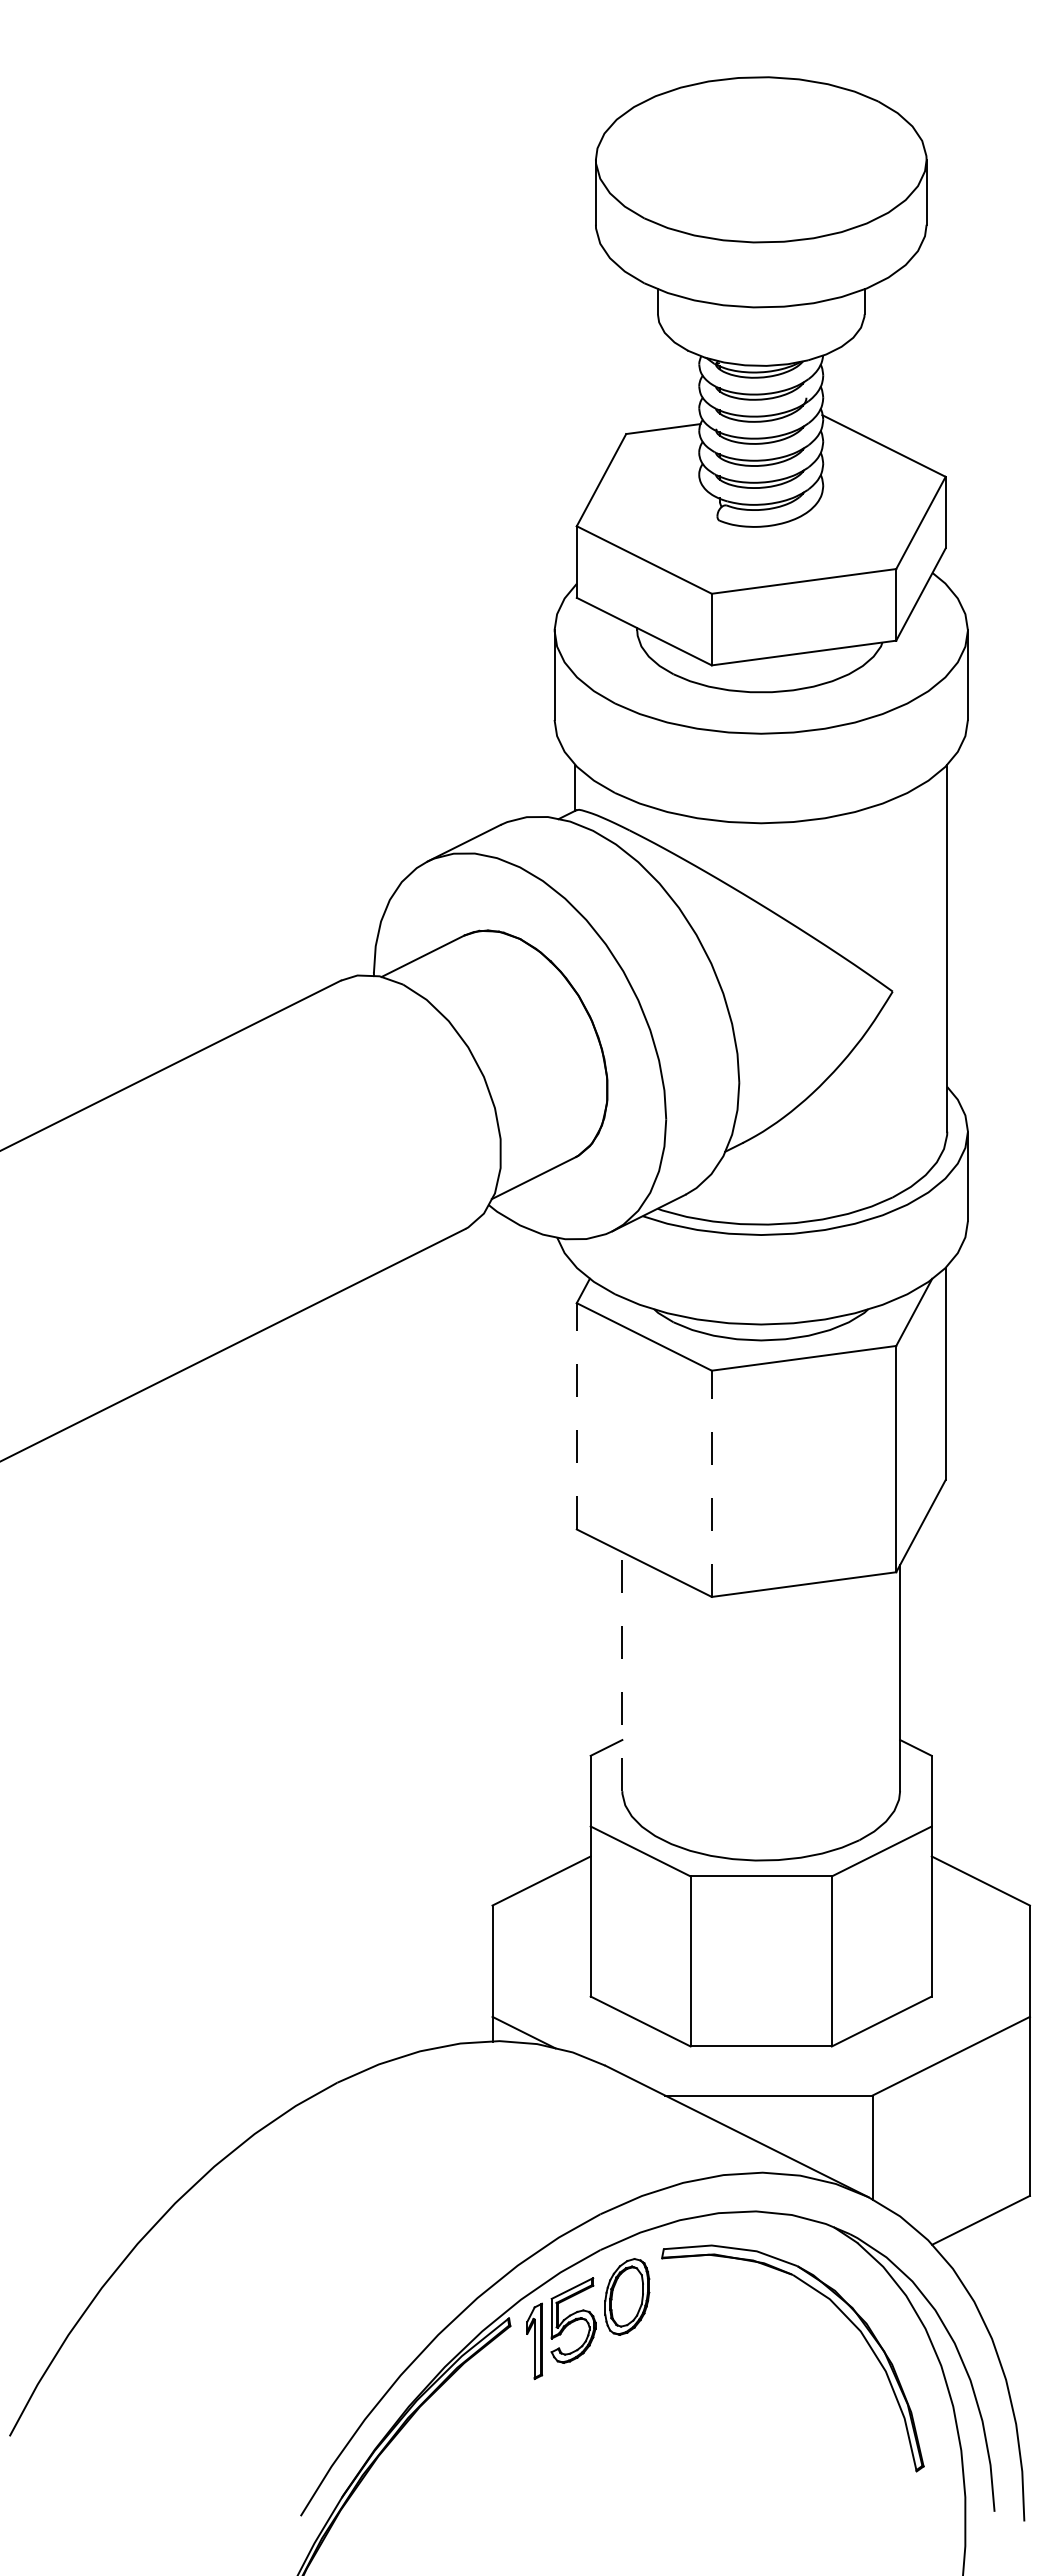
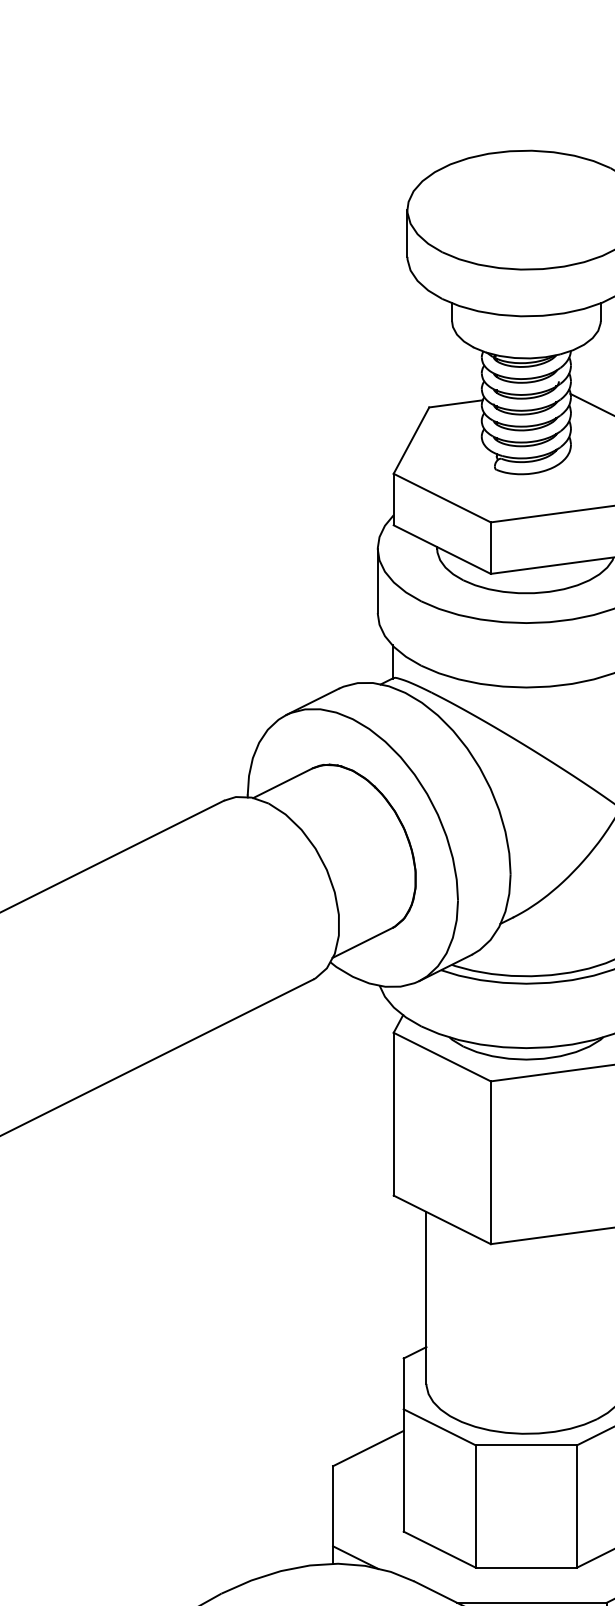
line: (576, 1415) -> (393, 1113), dashed -> solid
line: (711, 1483) -> (490, 1162), dashed -> solid
line: (622, 1671) -> (426, 1297), dashed -> solid

